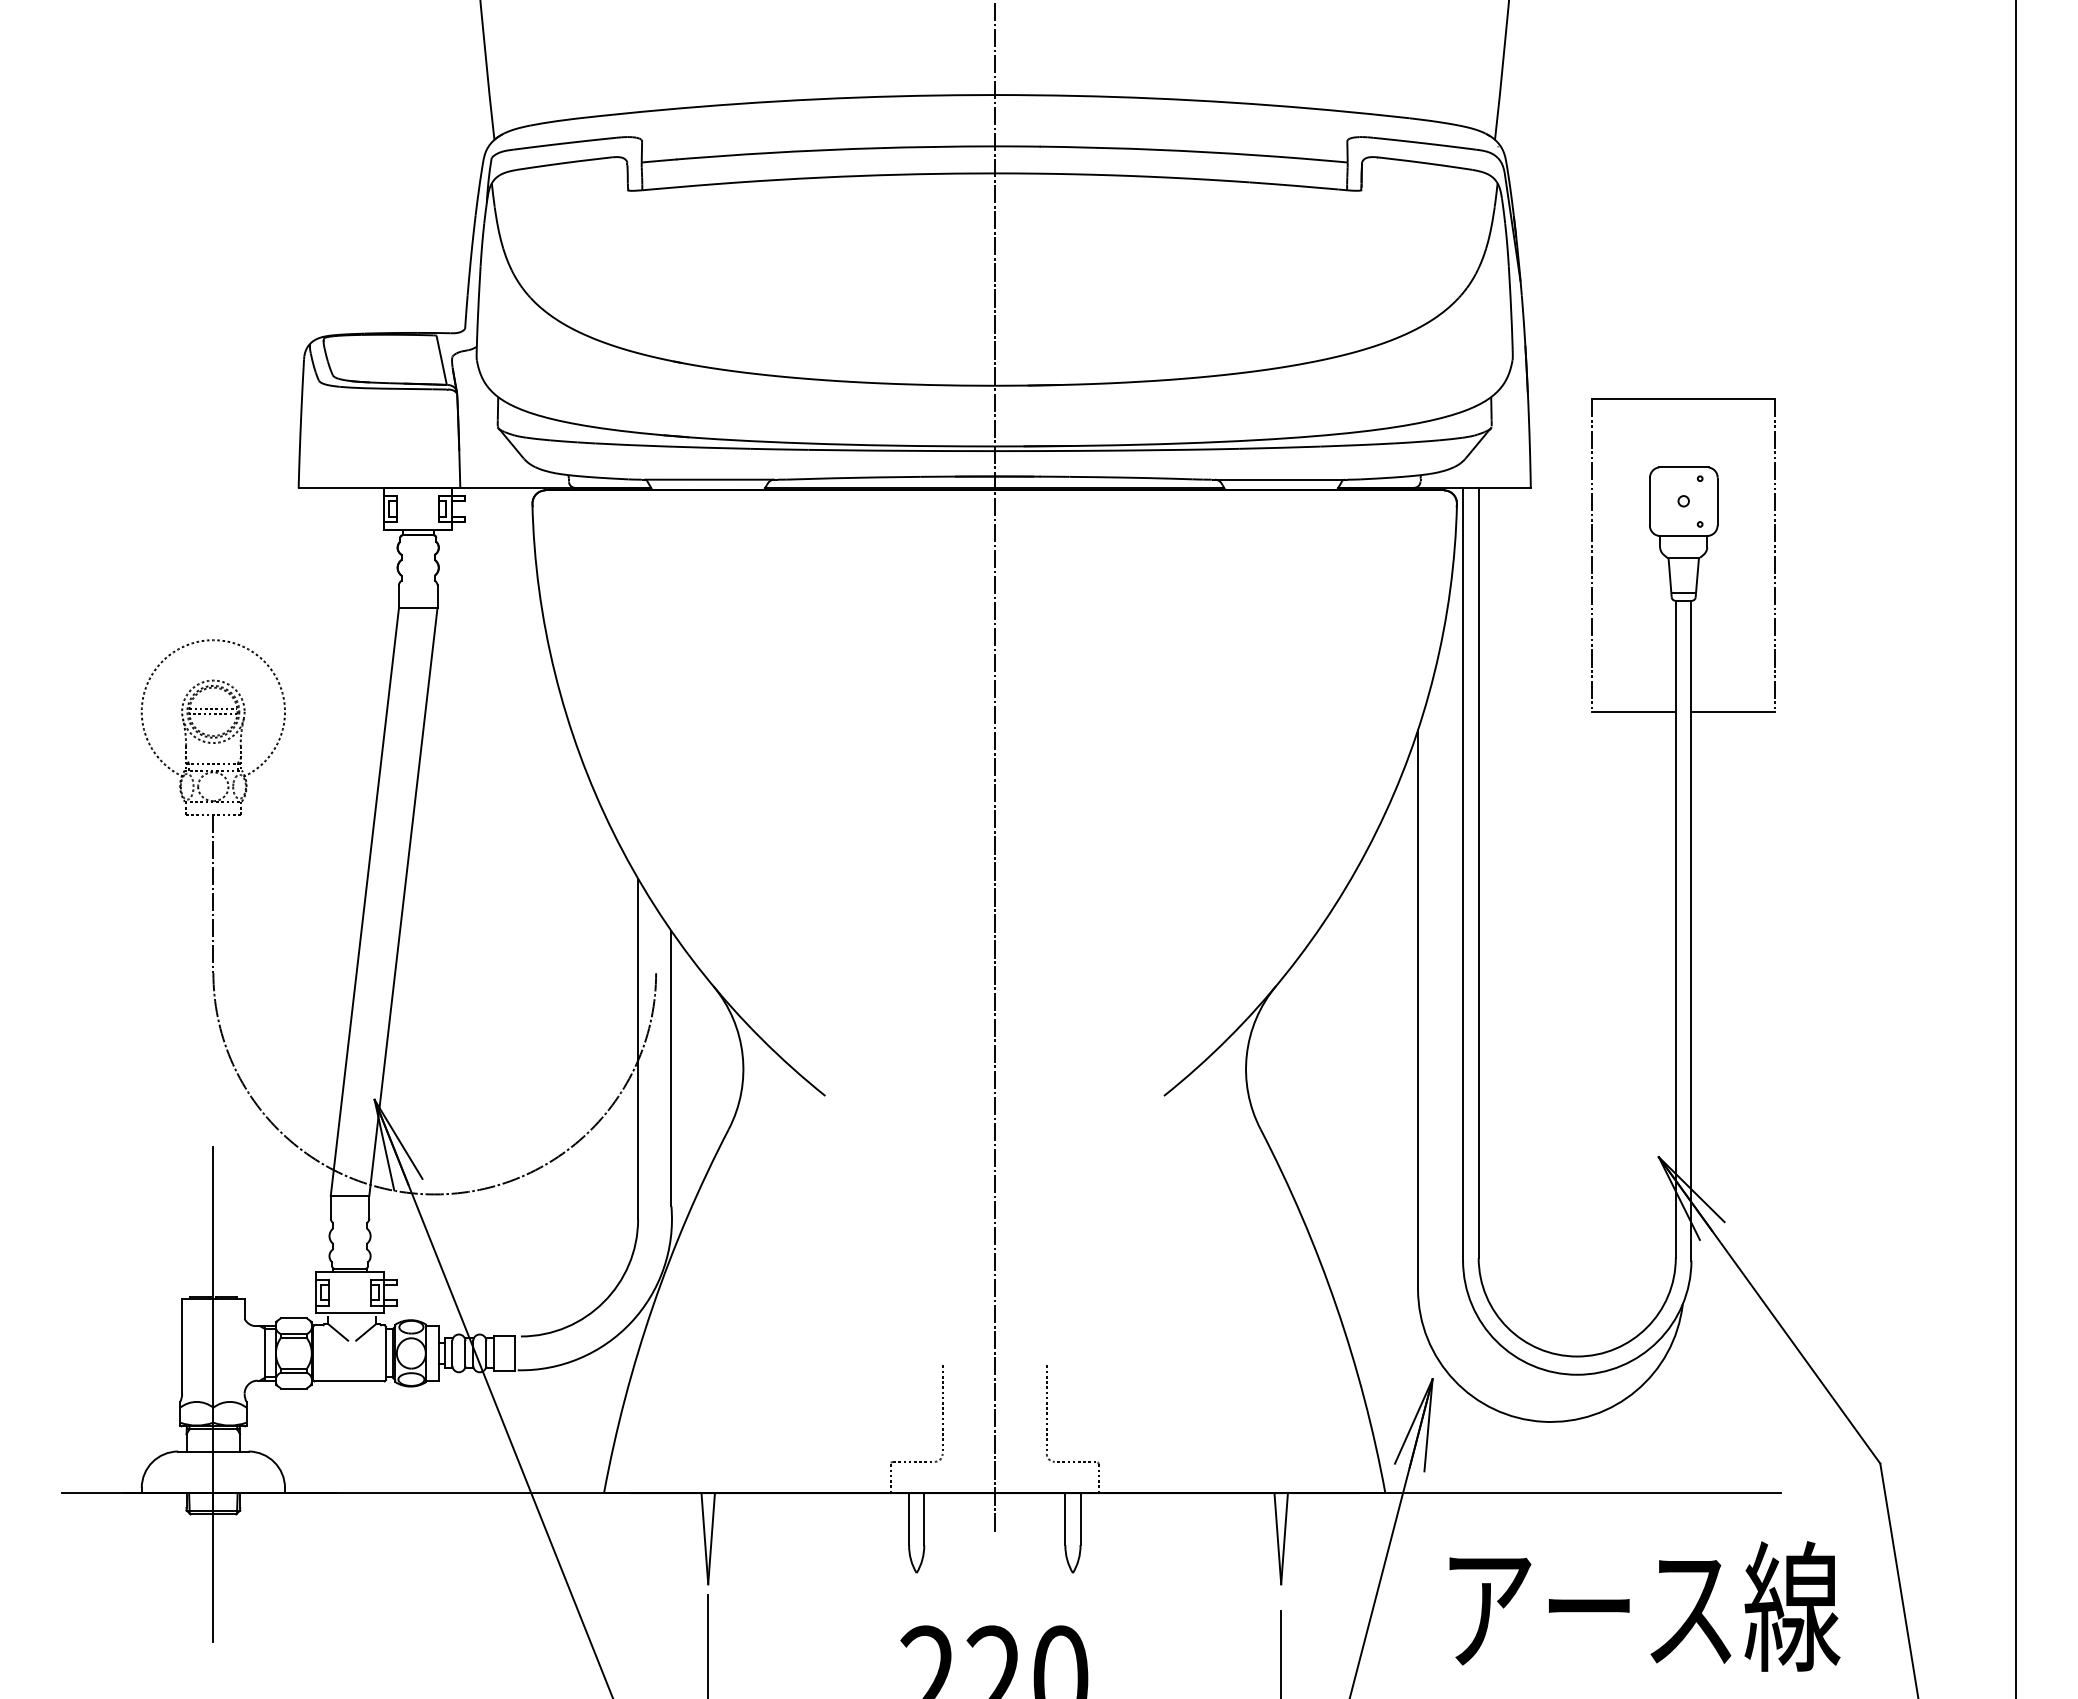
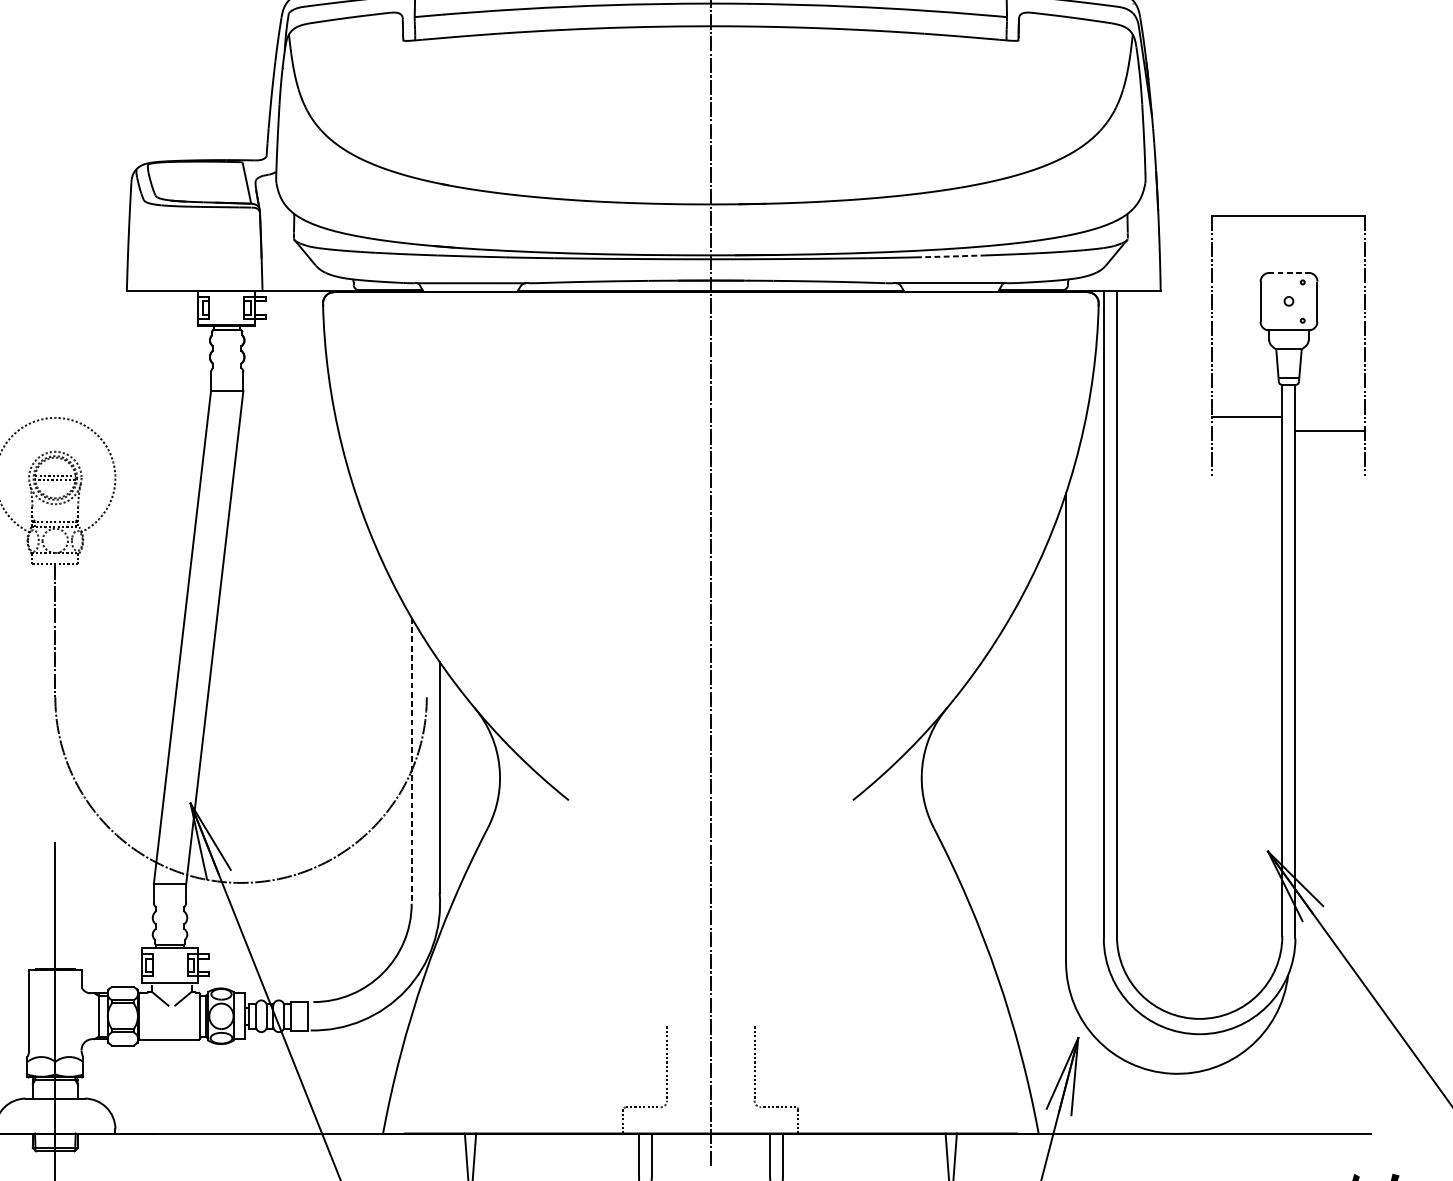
line: (1280, 447) -> (950, 256), solid -> dashed
line: (1683, 467) -> (1288, 273), solid -> dashed
line: (1633, 711) -> (1246, 416), moved
line: (1732, 711) -> (1329, 430), moved
line: (638, 1049) -> (412, 761), solid -> dashed

